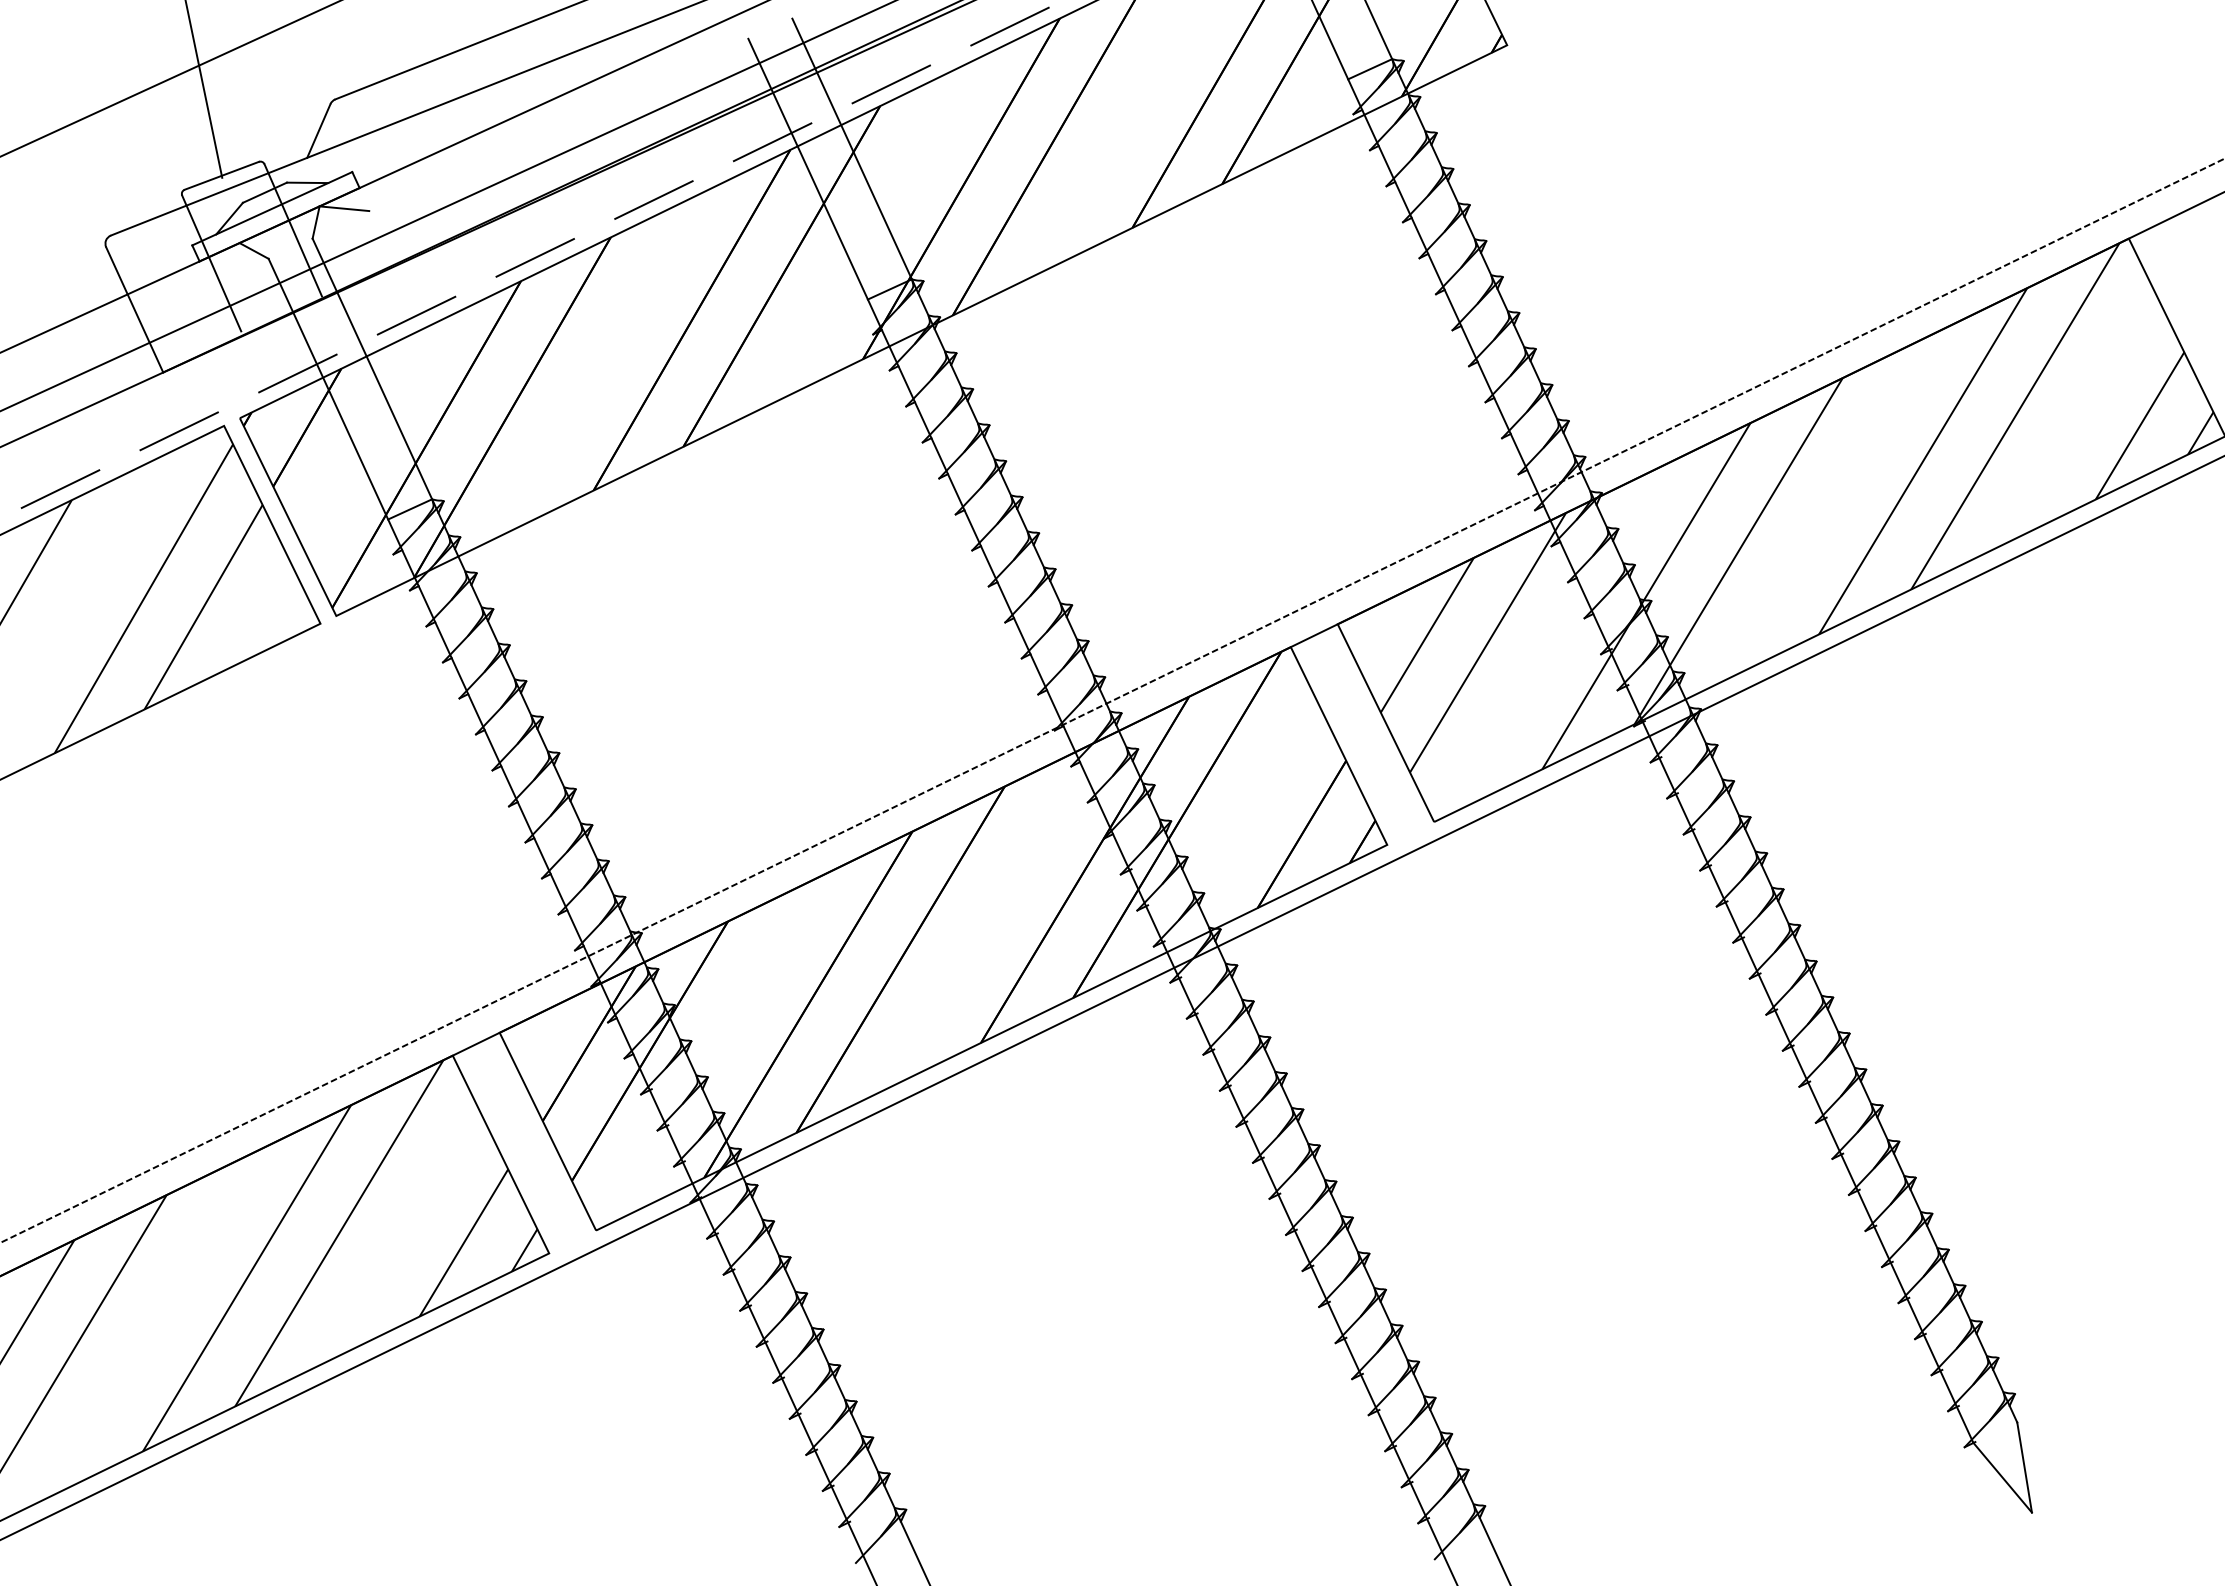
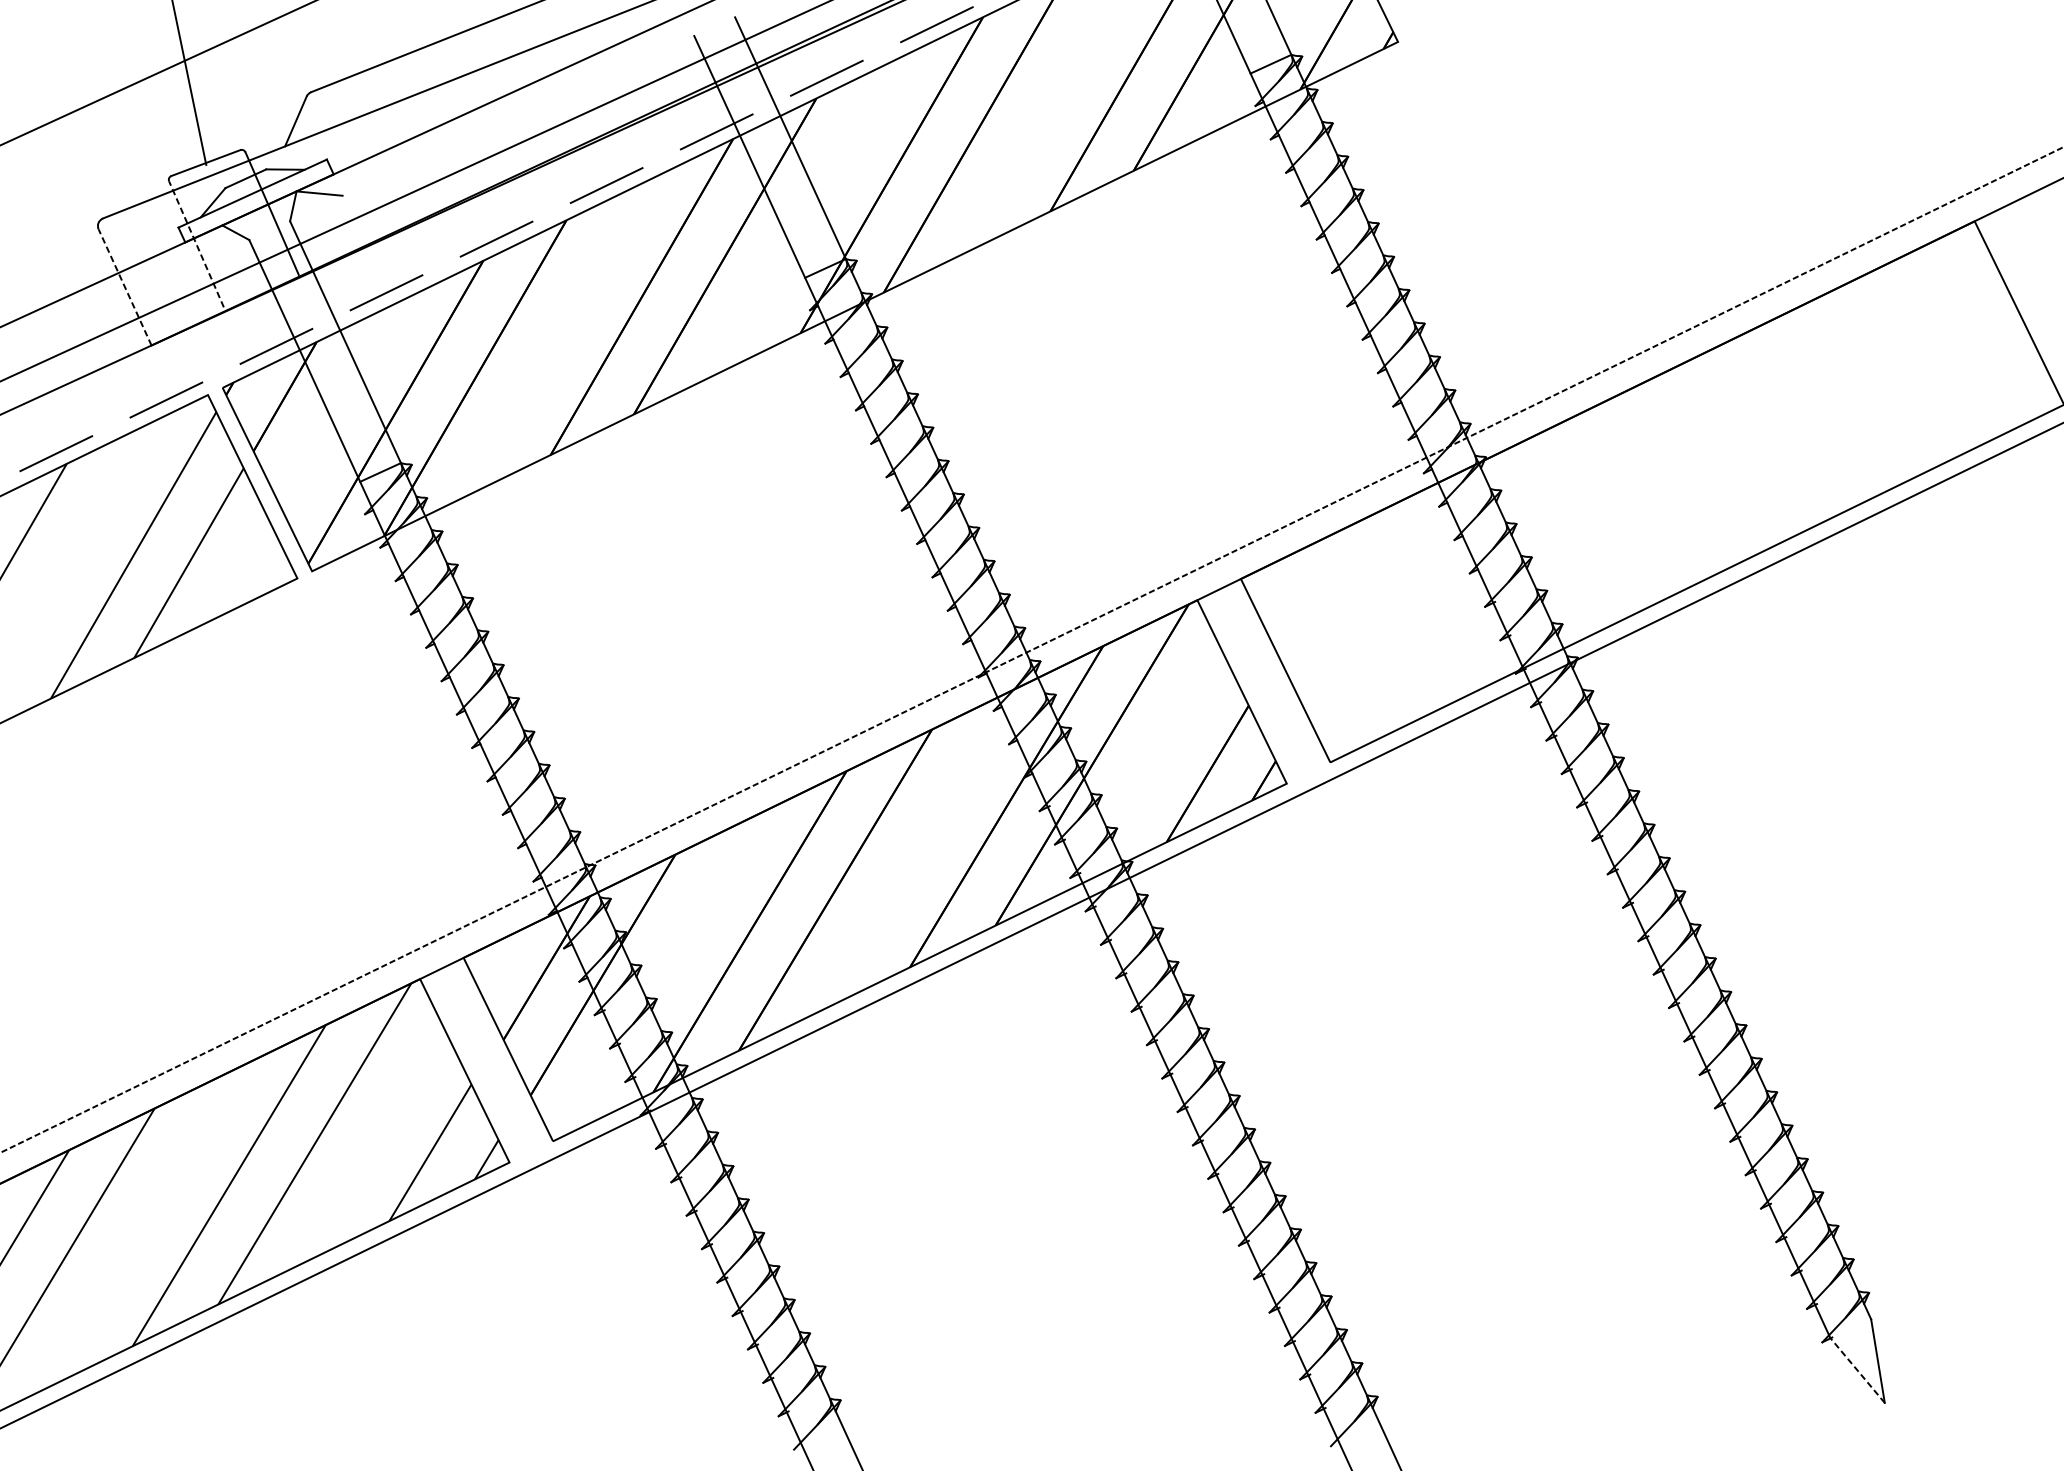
line: (211, 263) -> (196, 244), solid -> dashed
line: (134, 309) -> (124, 287), solid -> dashed
hatch: (1796, 507) -> (1666, 470), removed
line: (2002, 1477) -> (1857, 1370), solid -> dashed

